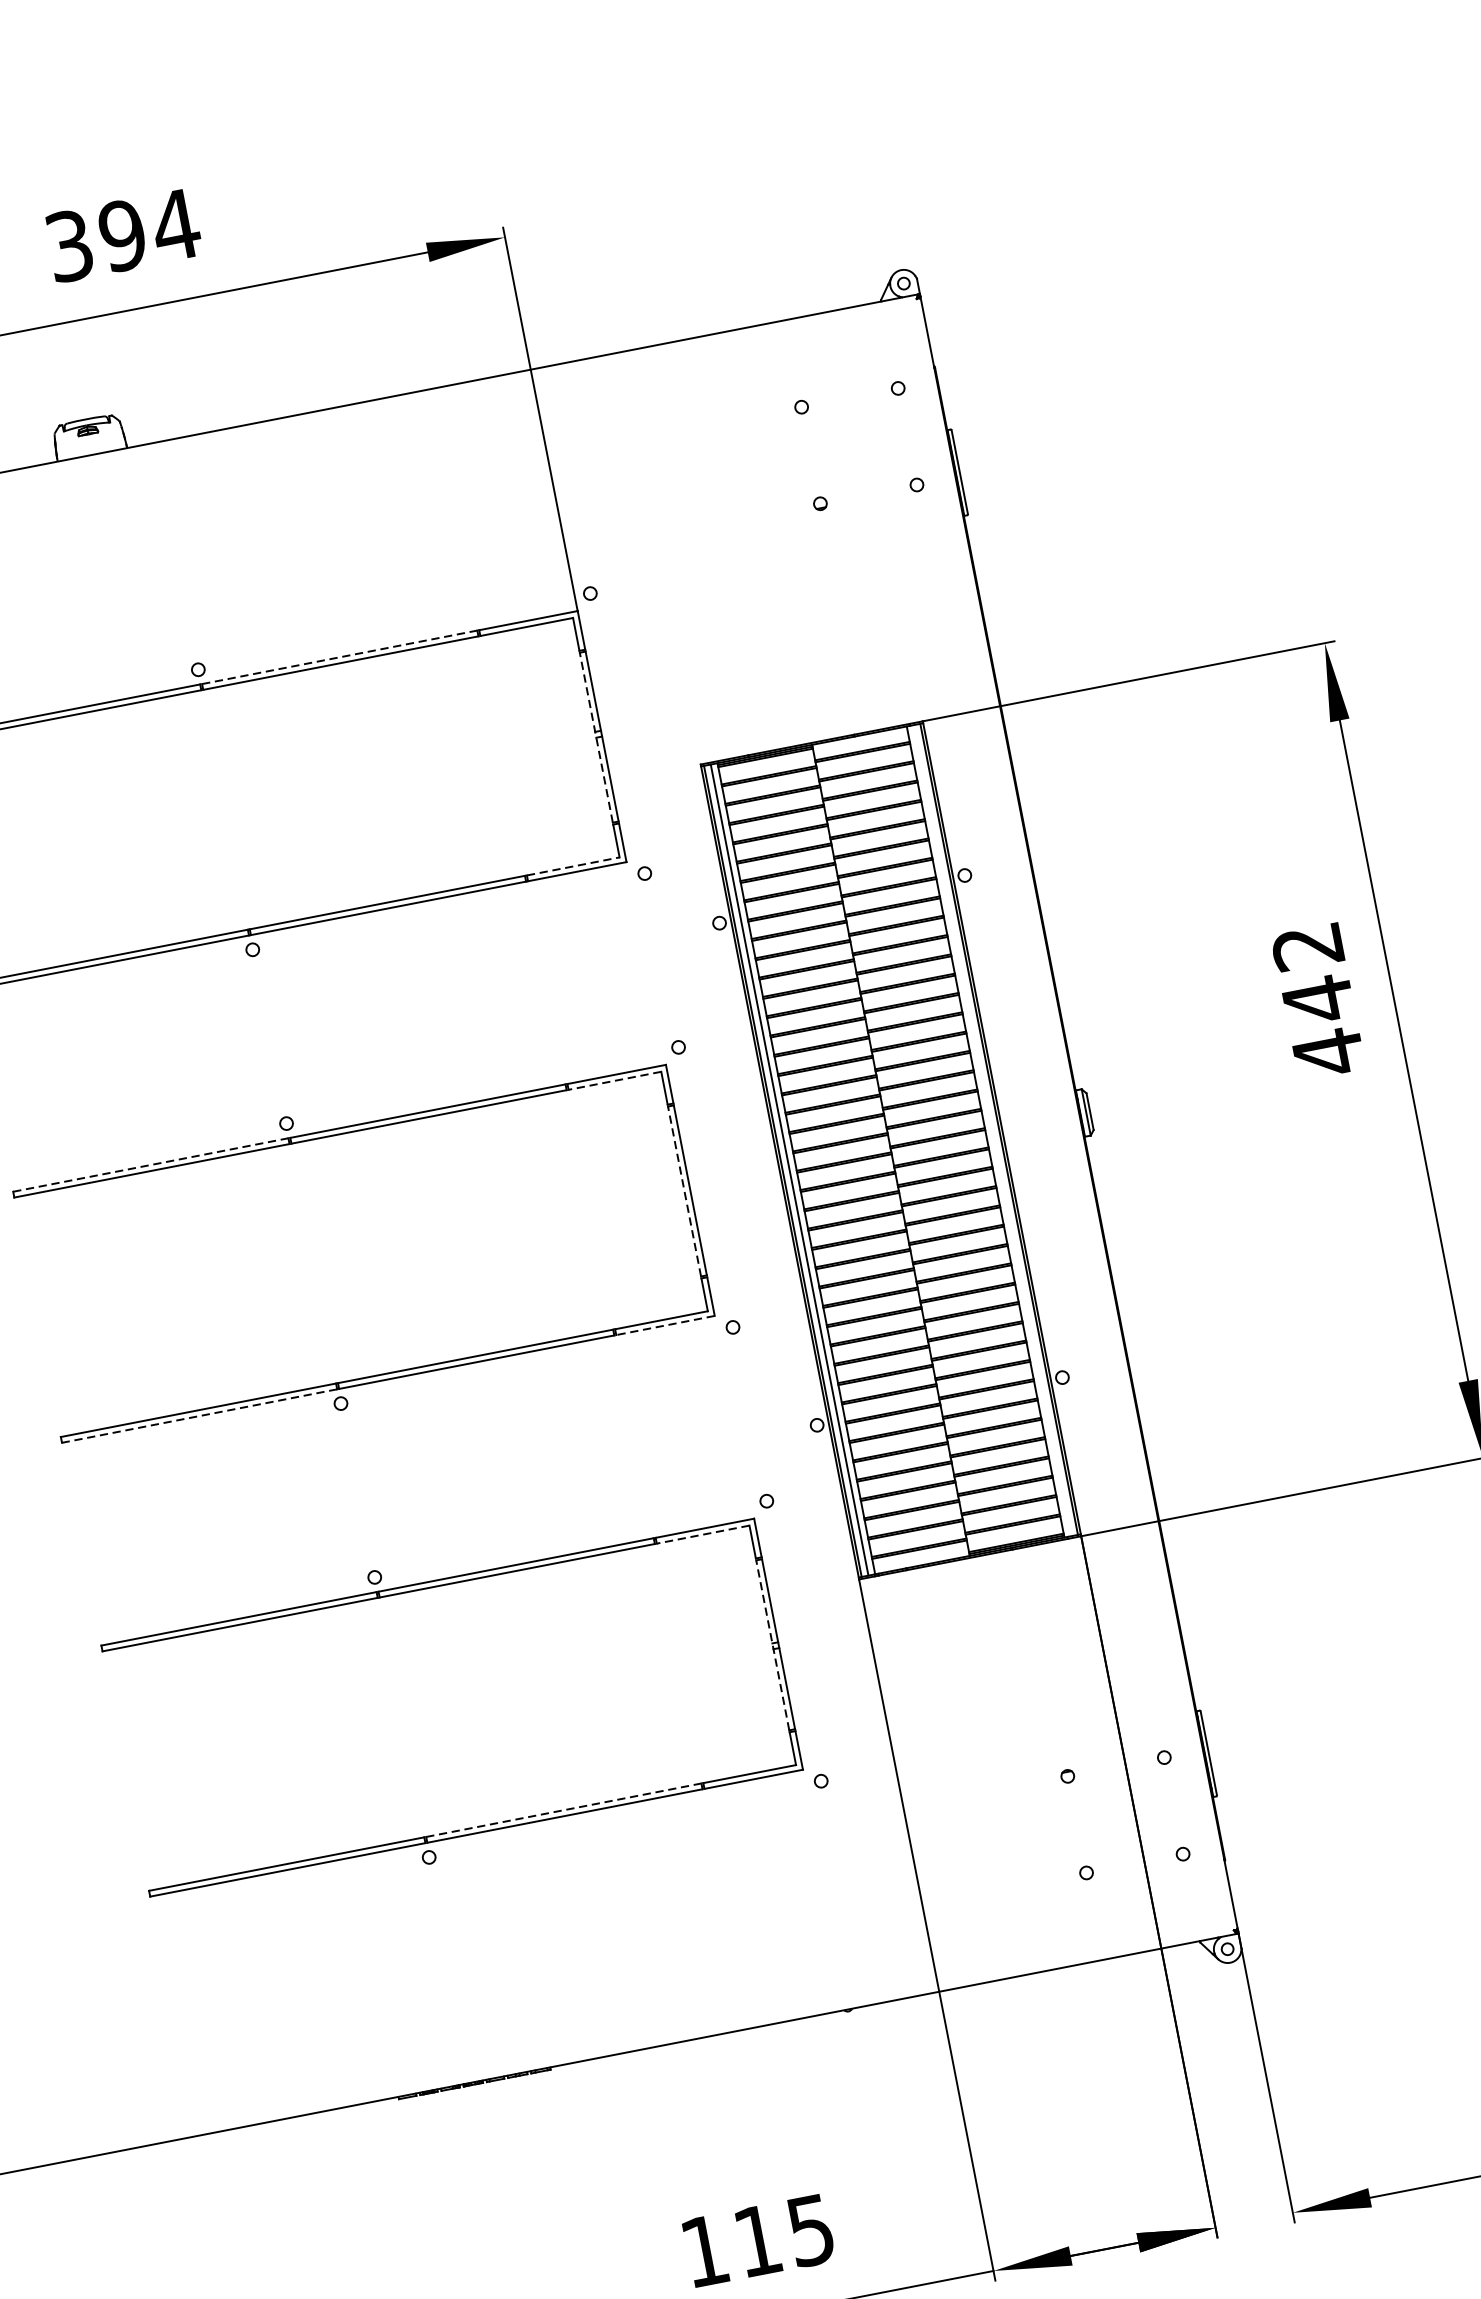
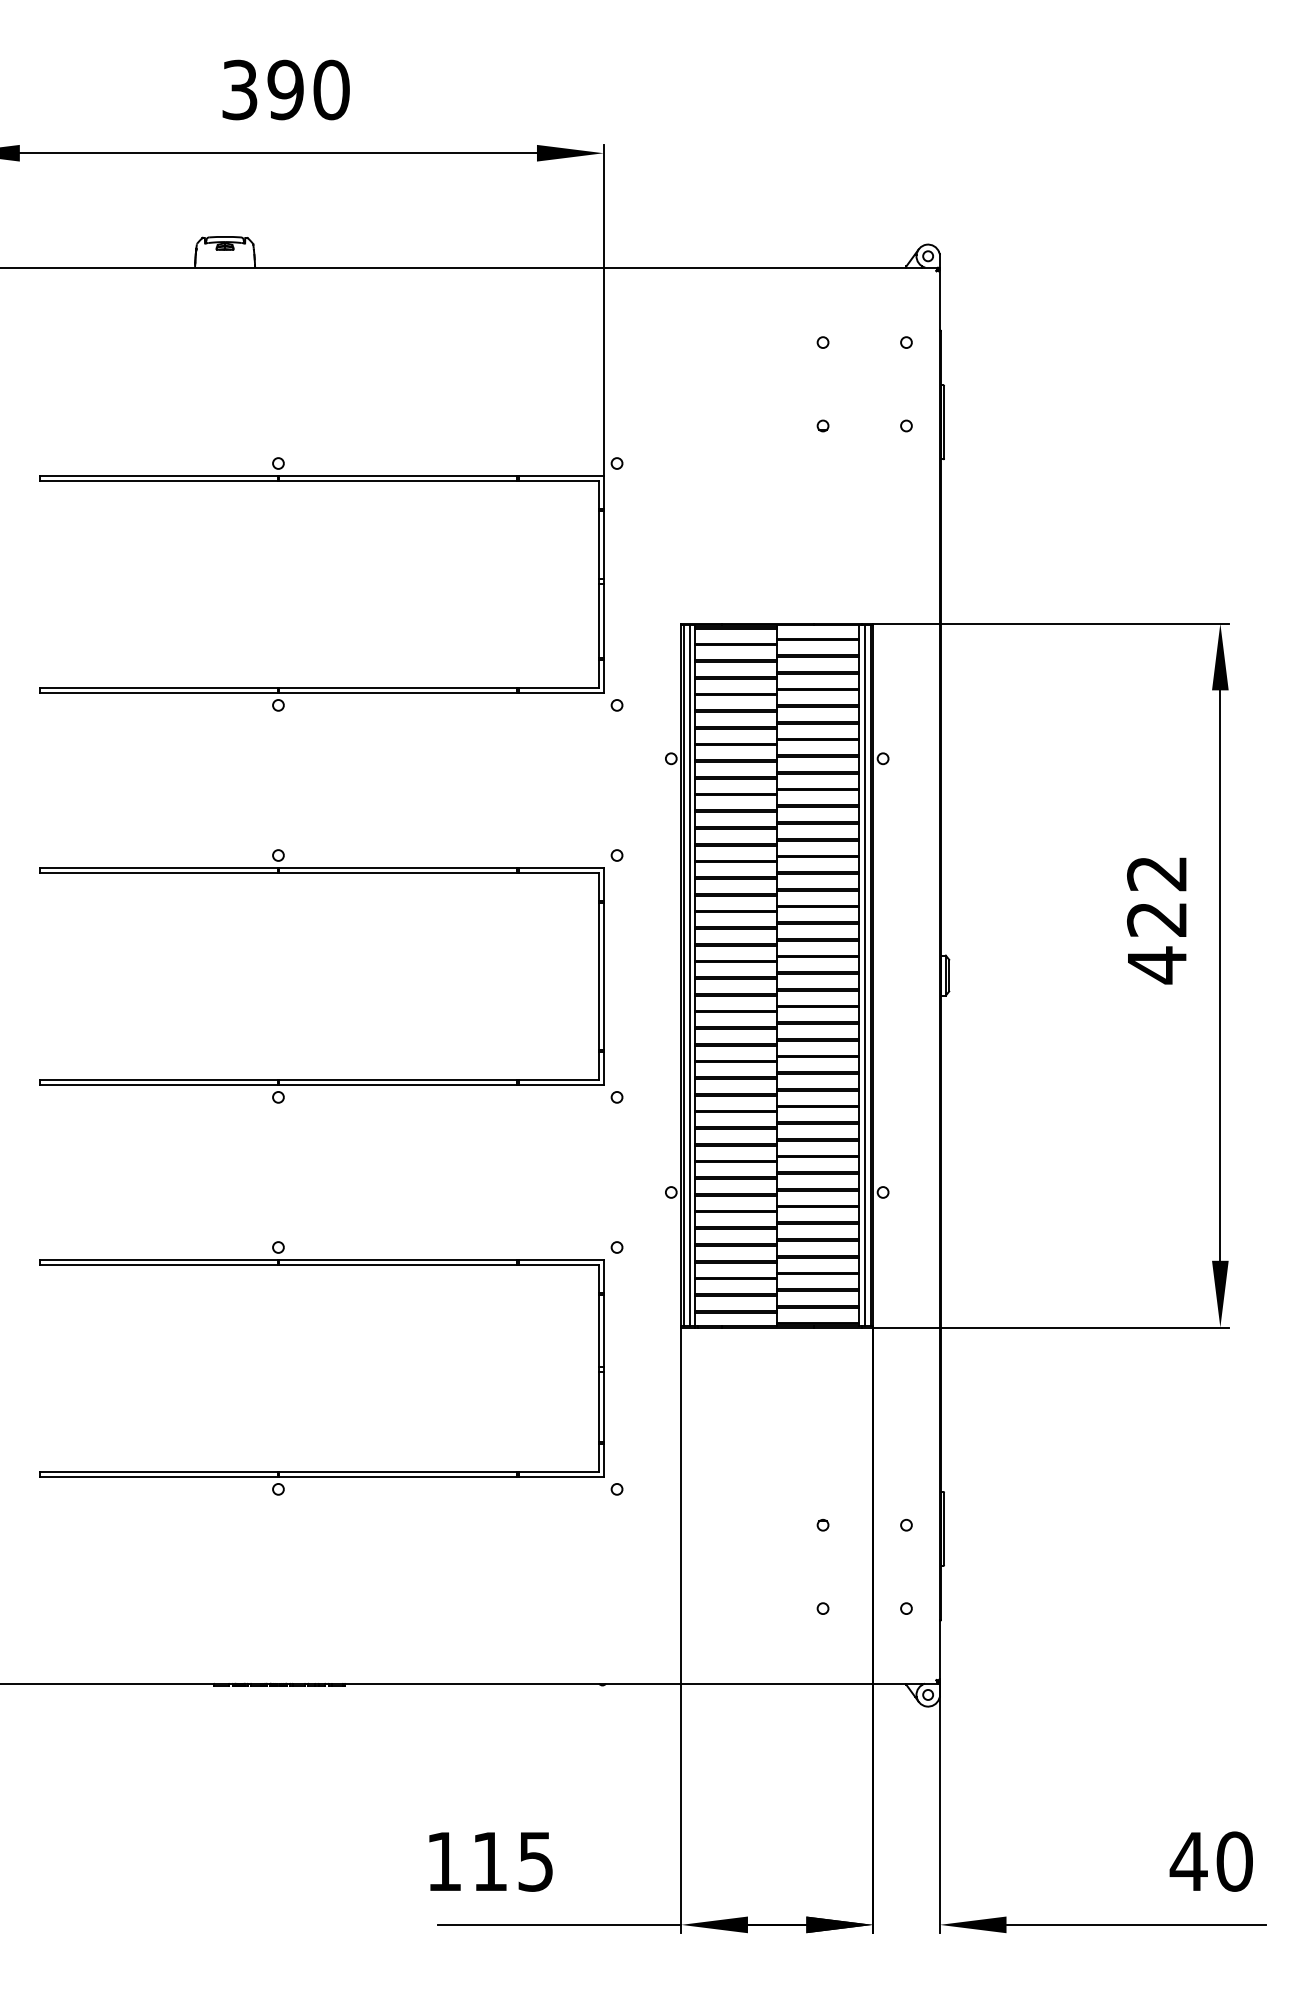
text: (175, 224) -> (331, 89), 394 -> 390
line: (340, 657) -> (398, 476), dashed -> solid
line: (595, 736) -> (598, 583), dashed -> solid
line: (574, 865) -> (559, 687), dashed -> solid
text: (1317, 1000) -> (1156, 919), 442 -> 422
line: (614, 1081) -> (558, 873), dashed -> solid
line: (992, 1130) -> (864, 975), added
line: (150, 1165) -> (158, 868), dashed -> solid
line: (684, 1190) -> (598, 975), dashed -> solid
line: (665, 1324) -> (561, 1084), dashed -> solid
line: (199, 1415) -> (158, 1084), dashed -> solid
line: (703, 1535) -> (558, 1265), dashed -> solid
line: (772, 1644) -> (598, 1367), dashed -> solid
line: (564, 1809) -> (398, 1471), dashed -> solid

